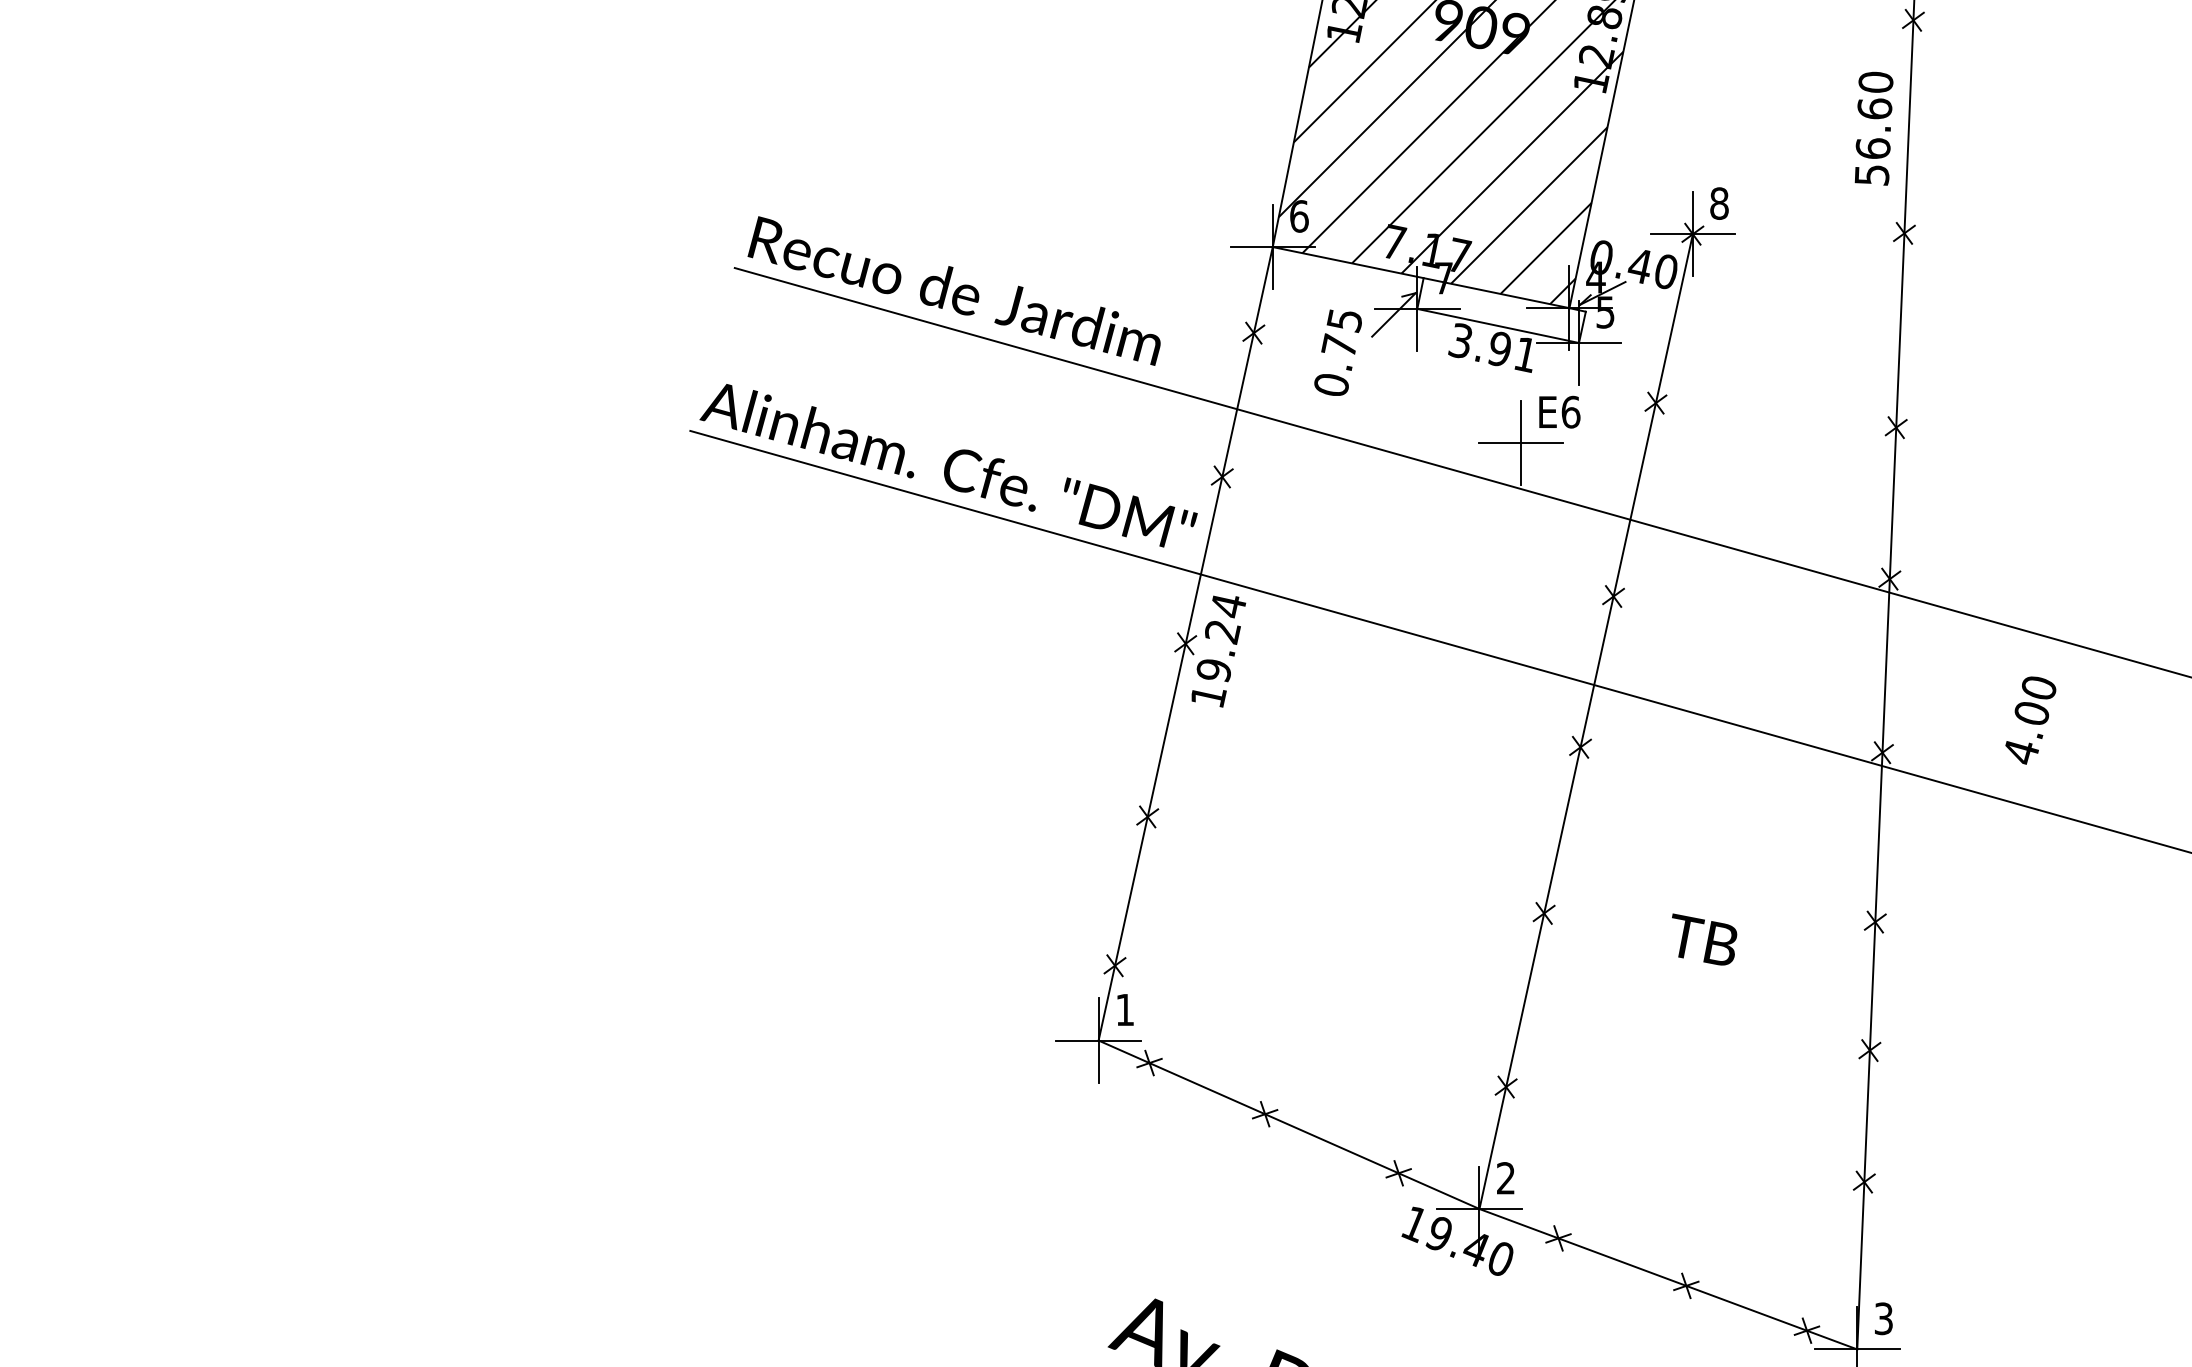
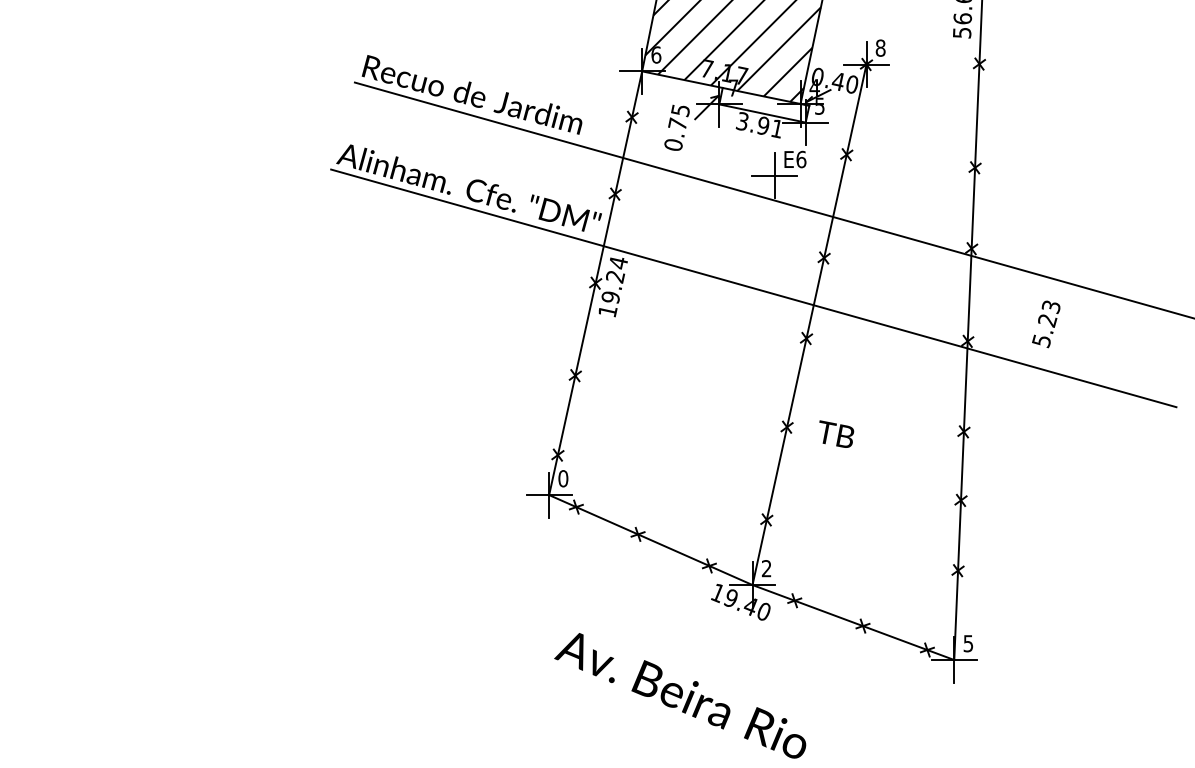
text: (2029, 721) -> (1046, 324), 4.00 -> 5.23
text: (1704, 938) -> (836, 433), moved
text: (1125, 1009) -> (563, 478), 1 -> 0
text: (1883, 1318) -> (968, 643), 3 -> 5

